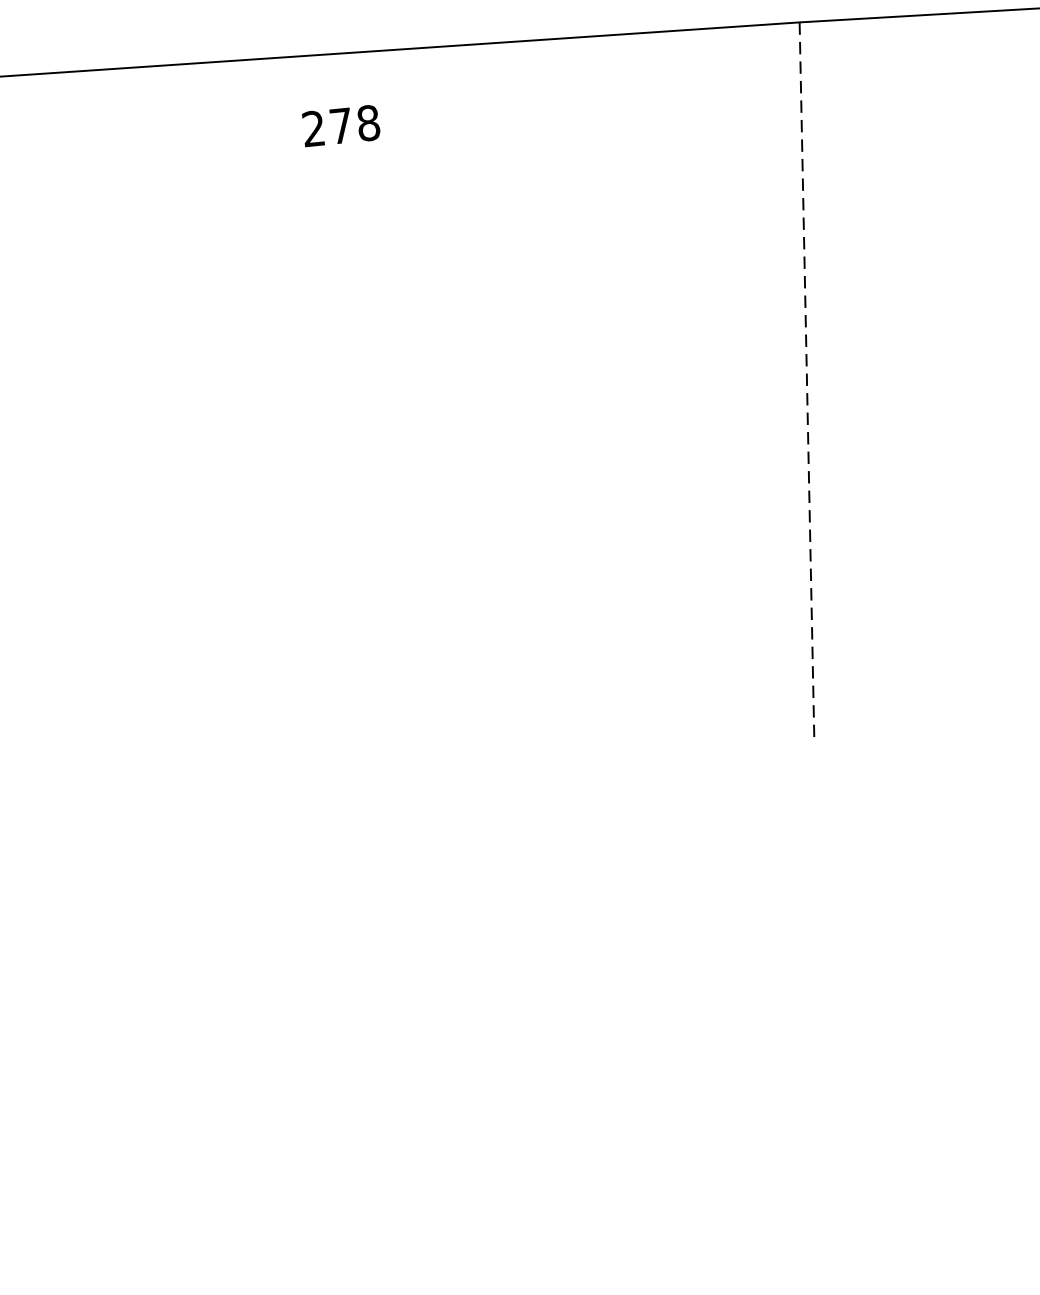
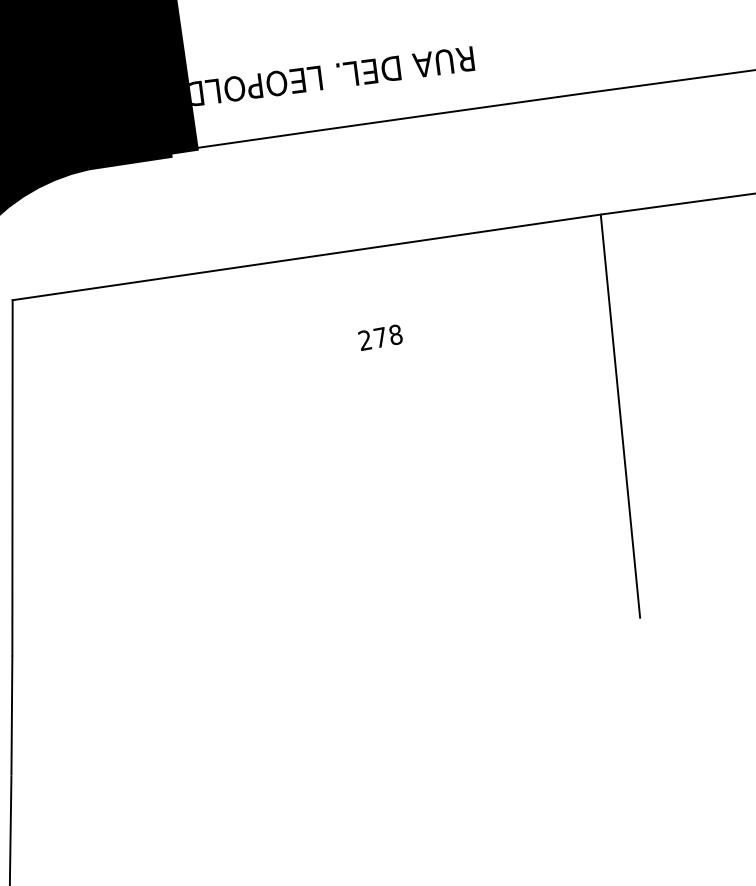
text: (341, 125) -> (380, 337), moved
line: (806, 383) -> (620, 417), dashed -> solid

